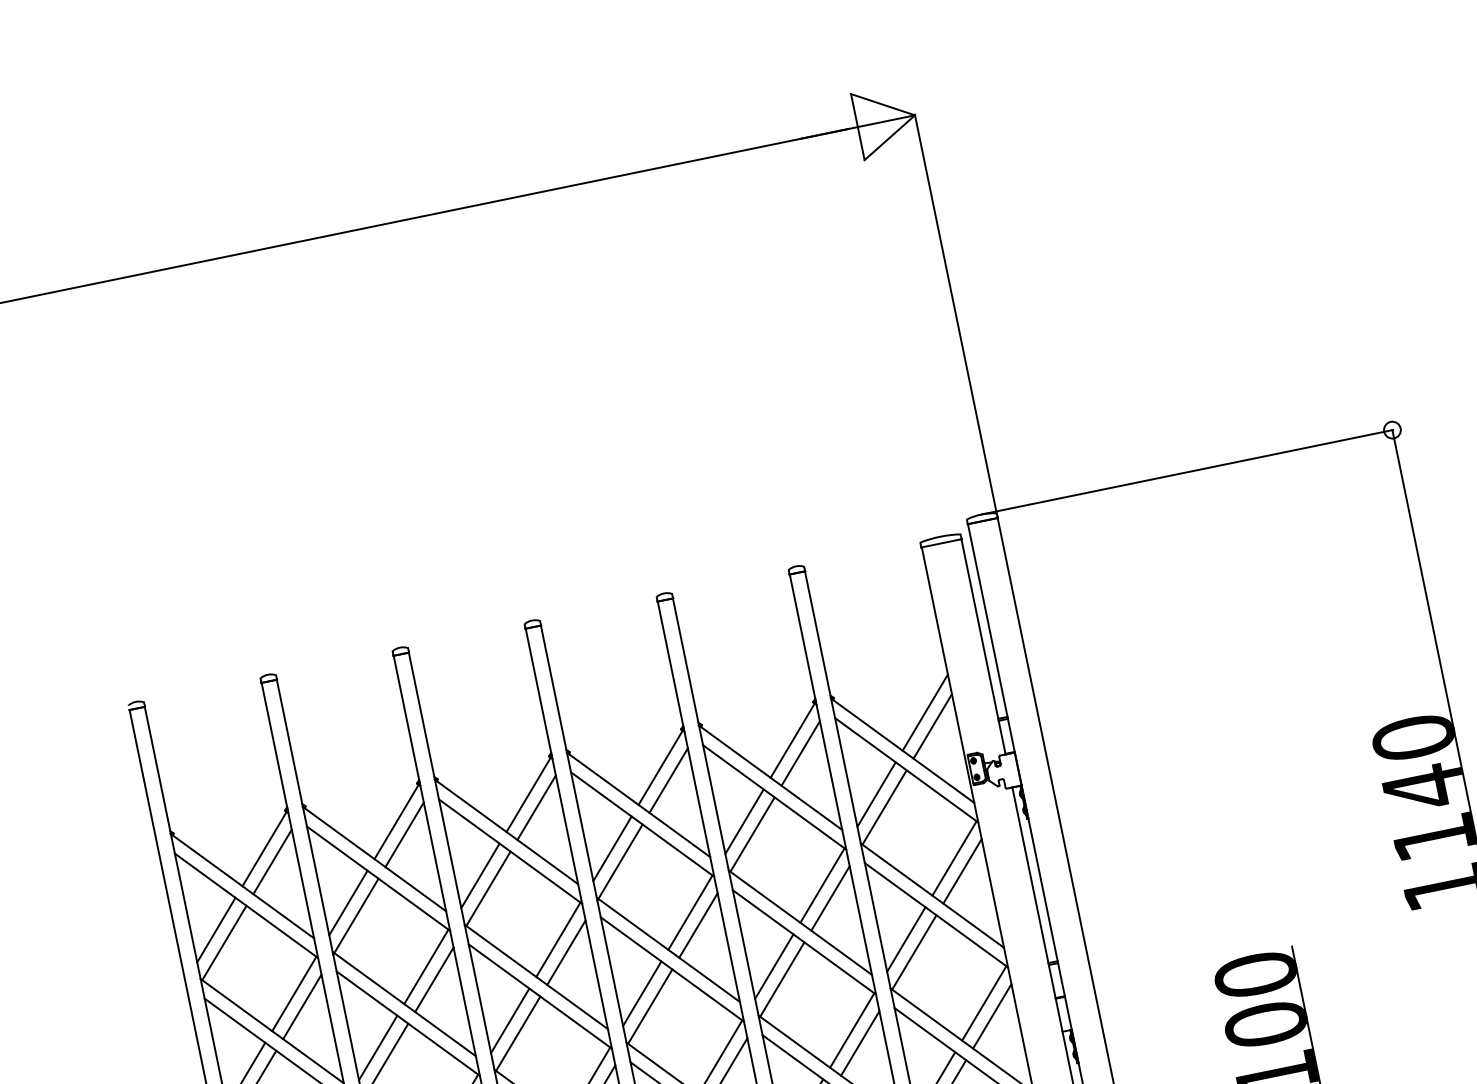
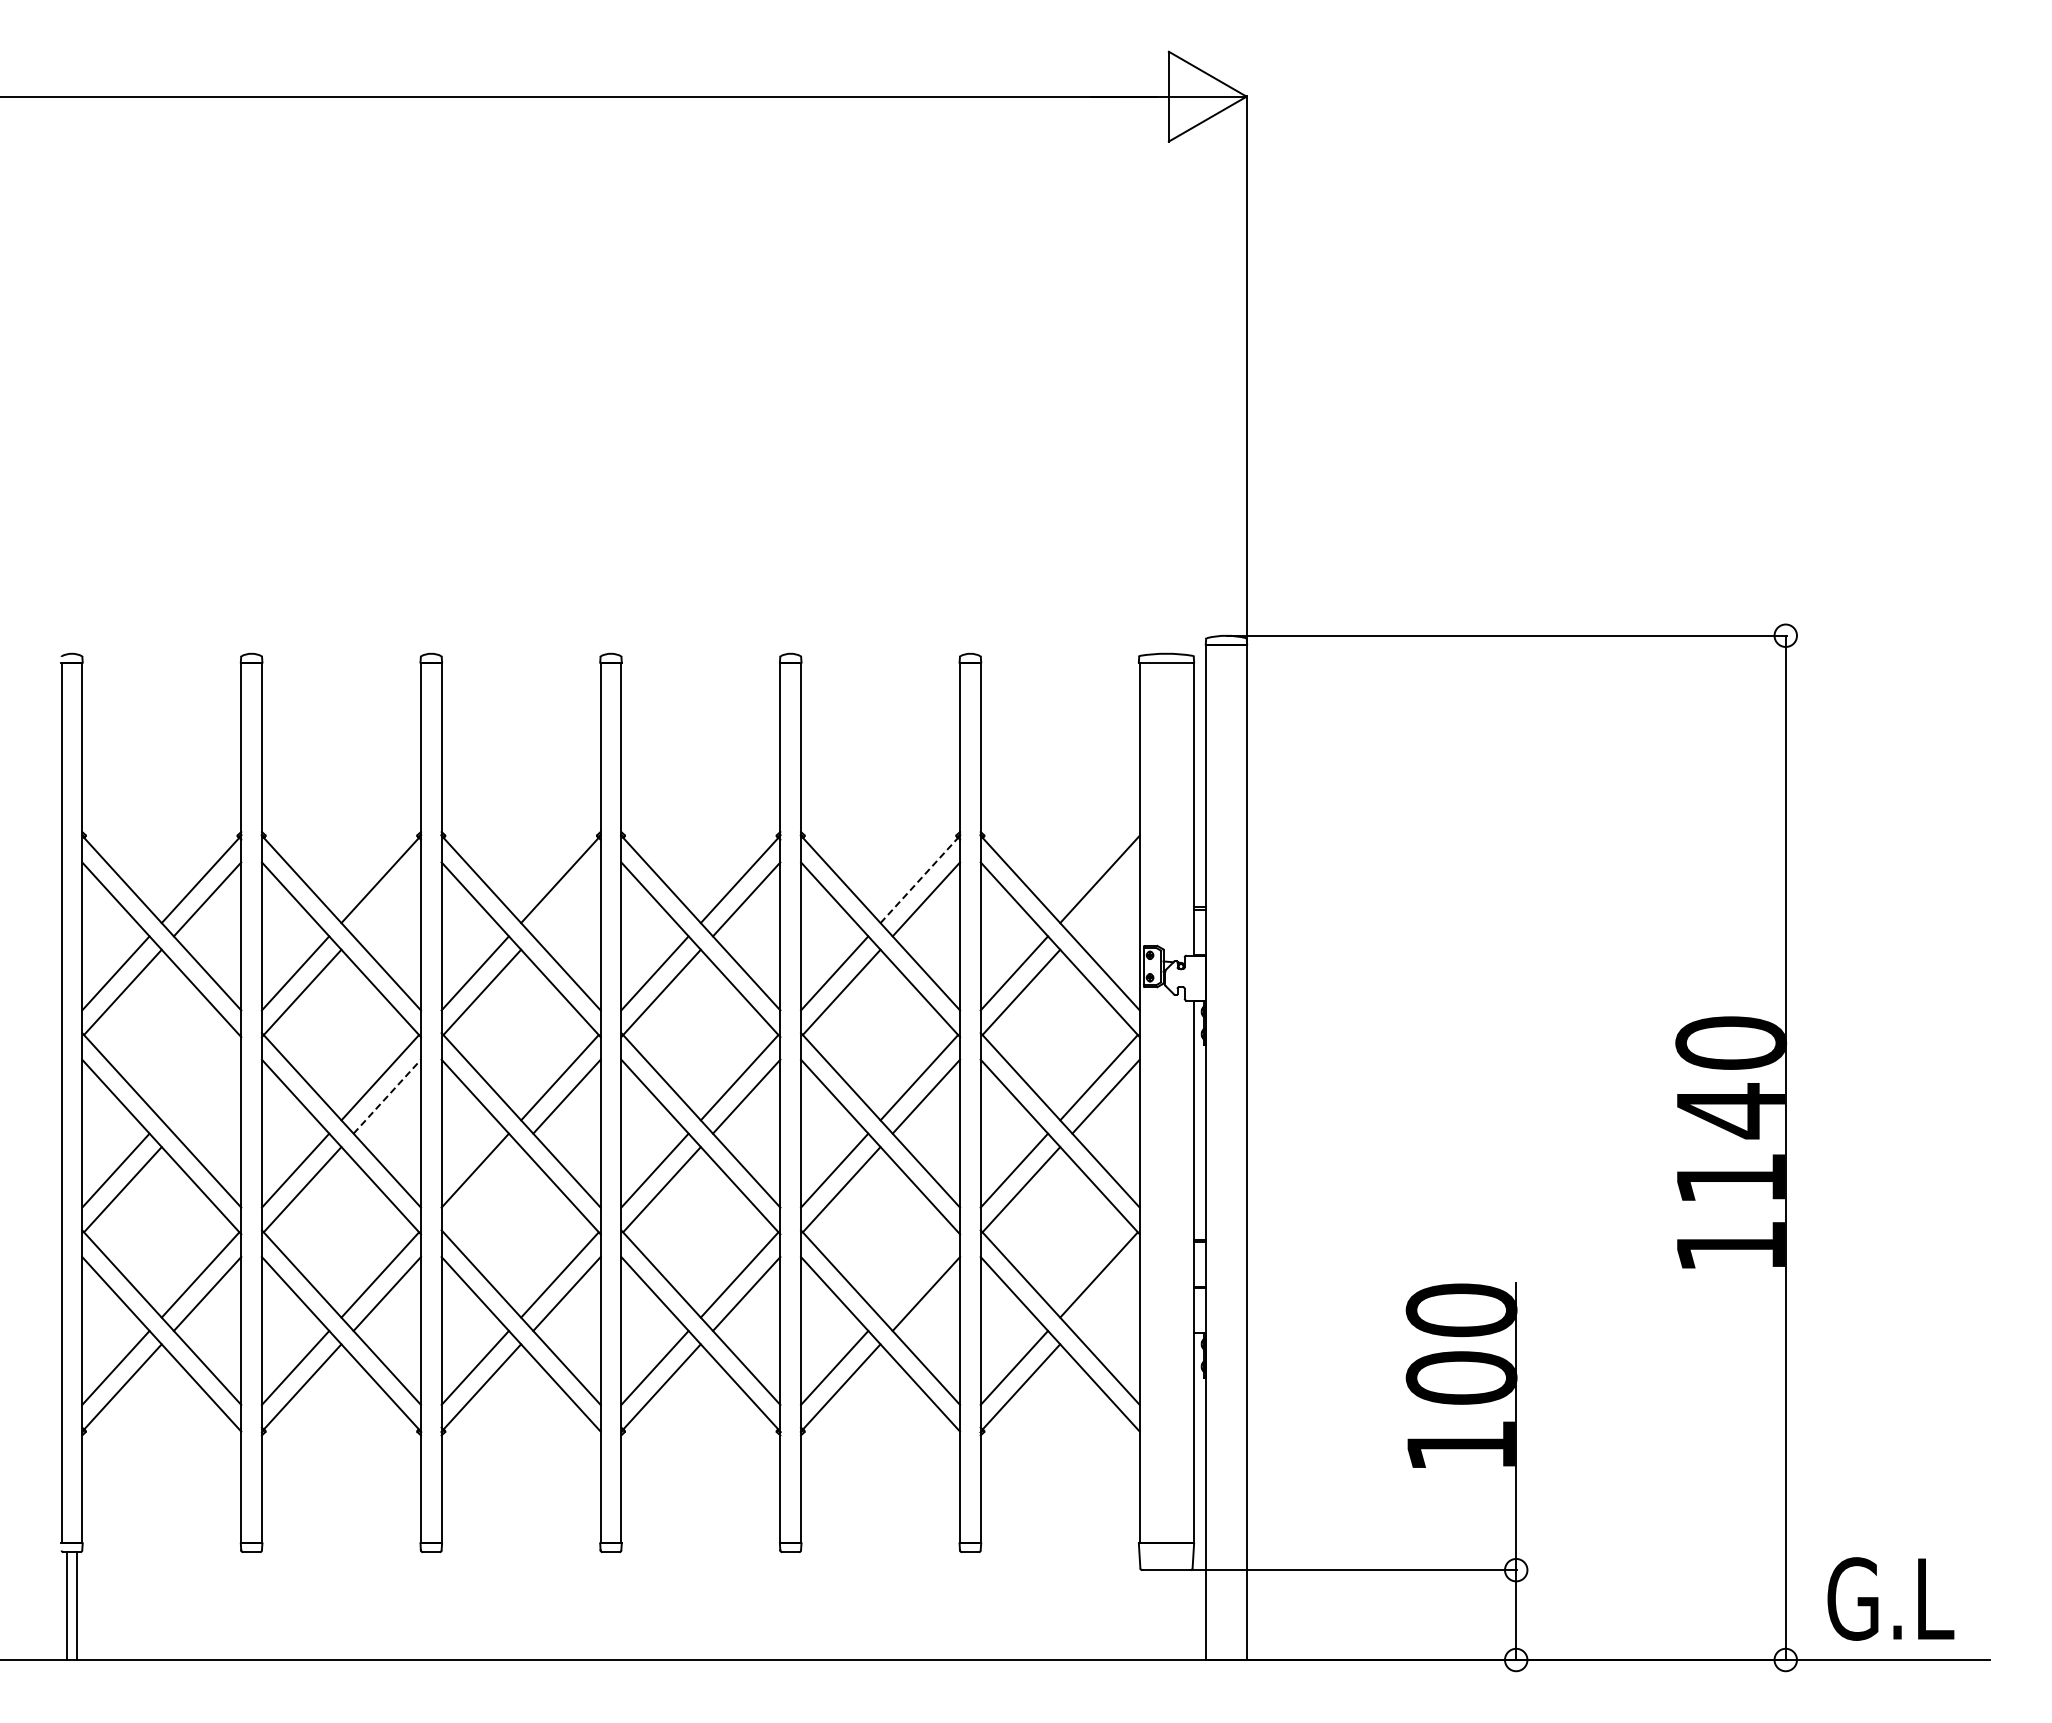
line: (932, 726) -> (1105, 899), removed
line: (792, 740) -> (919, 880), solid -> dashed
line: (536, 807) -> (566, 899), removed
line: (404, 834) -> (386, 899), removed
line: (434, 979) -> (387, 1096), solid -> dashed
line: (294, 993) -> (200, 1077), removed
line: (302, 1006) -> (207, 1096), removed
line: (991, 1016) -> (1105, 1293), removed
line: (852, 1030) -> (919, 1274), removed
line: (518, 1033) -> (482, 1189), removed

